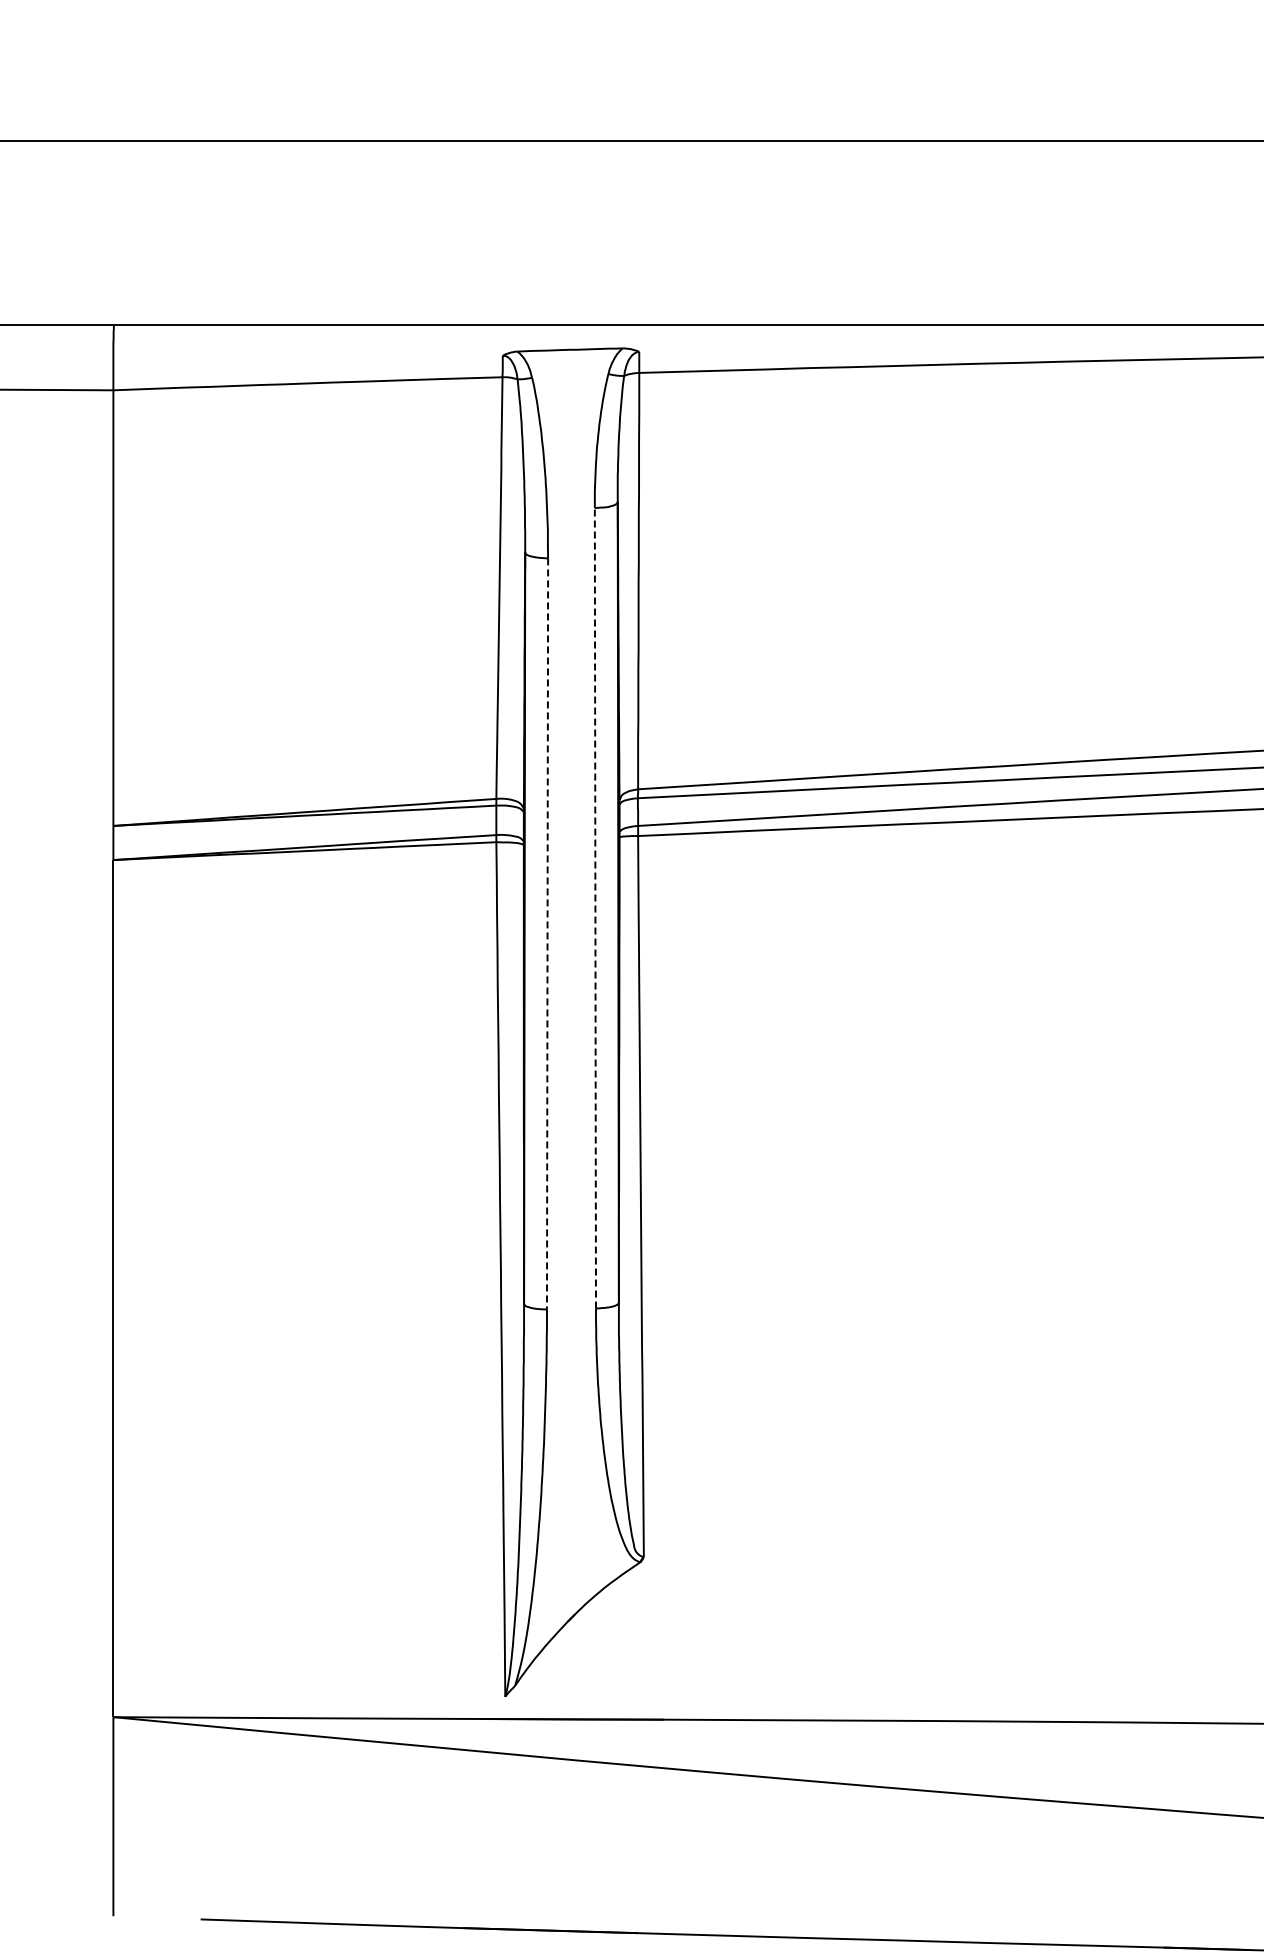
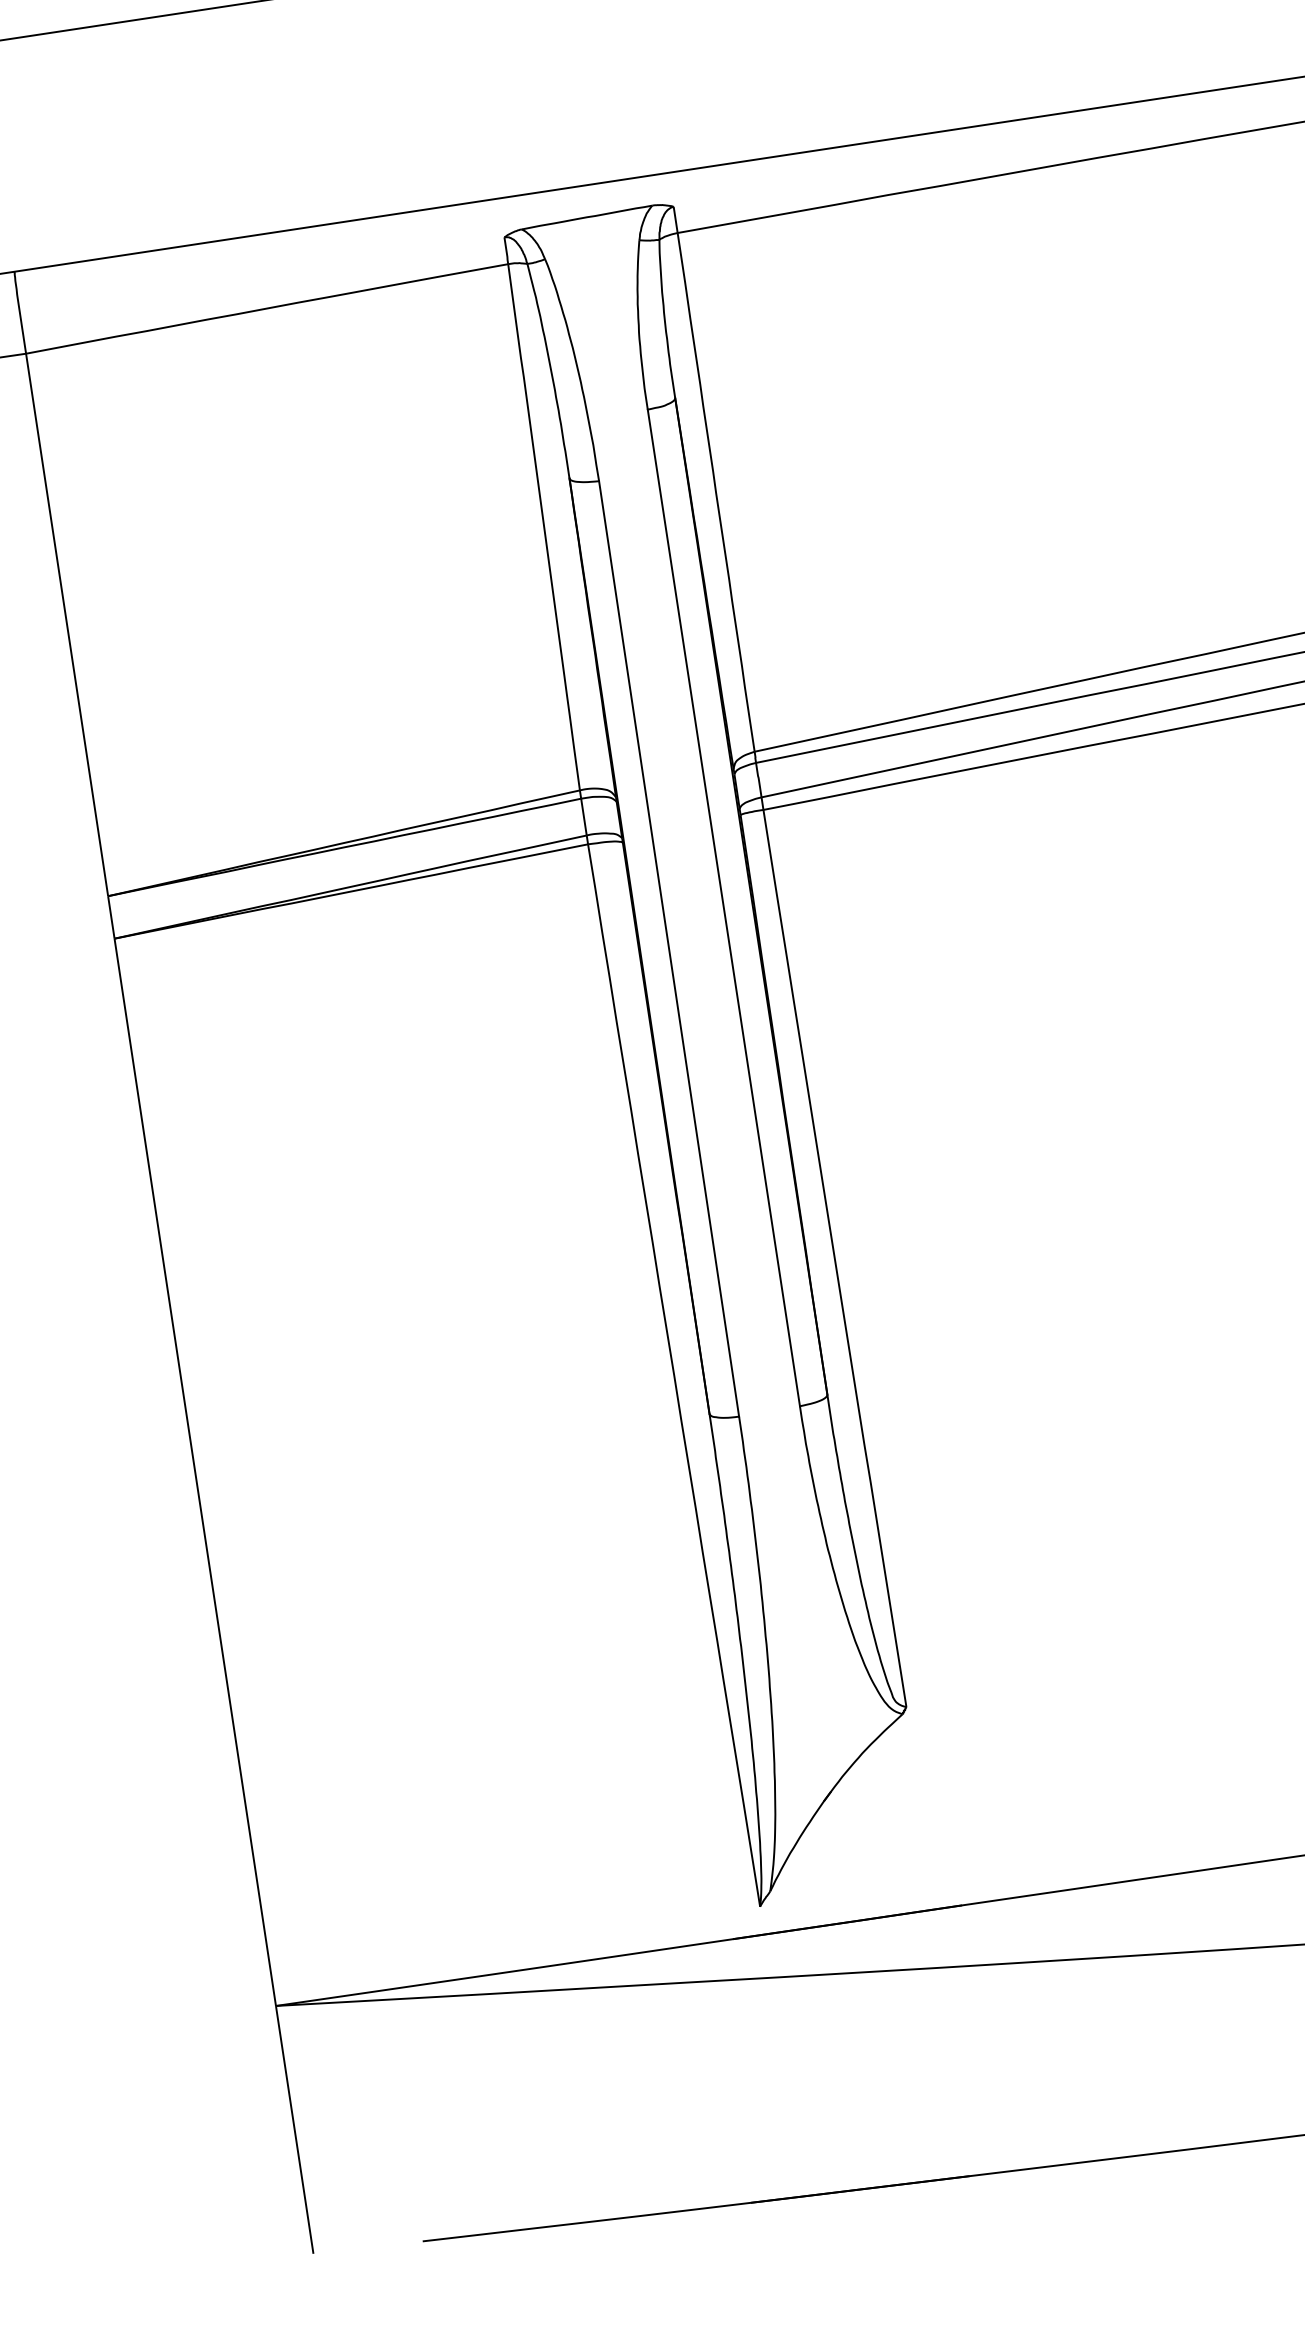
line: (595, 907) -> (723, 906), dashed -> solid
line: (547, 933) -> (668, 948), dashed -> solid

